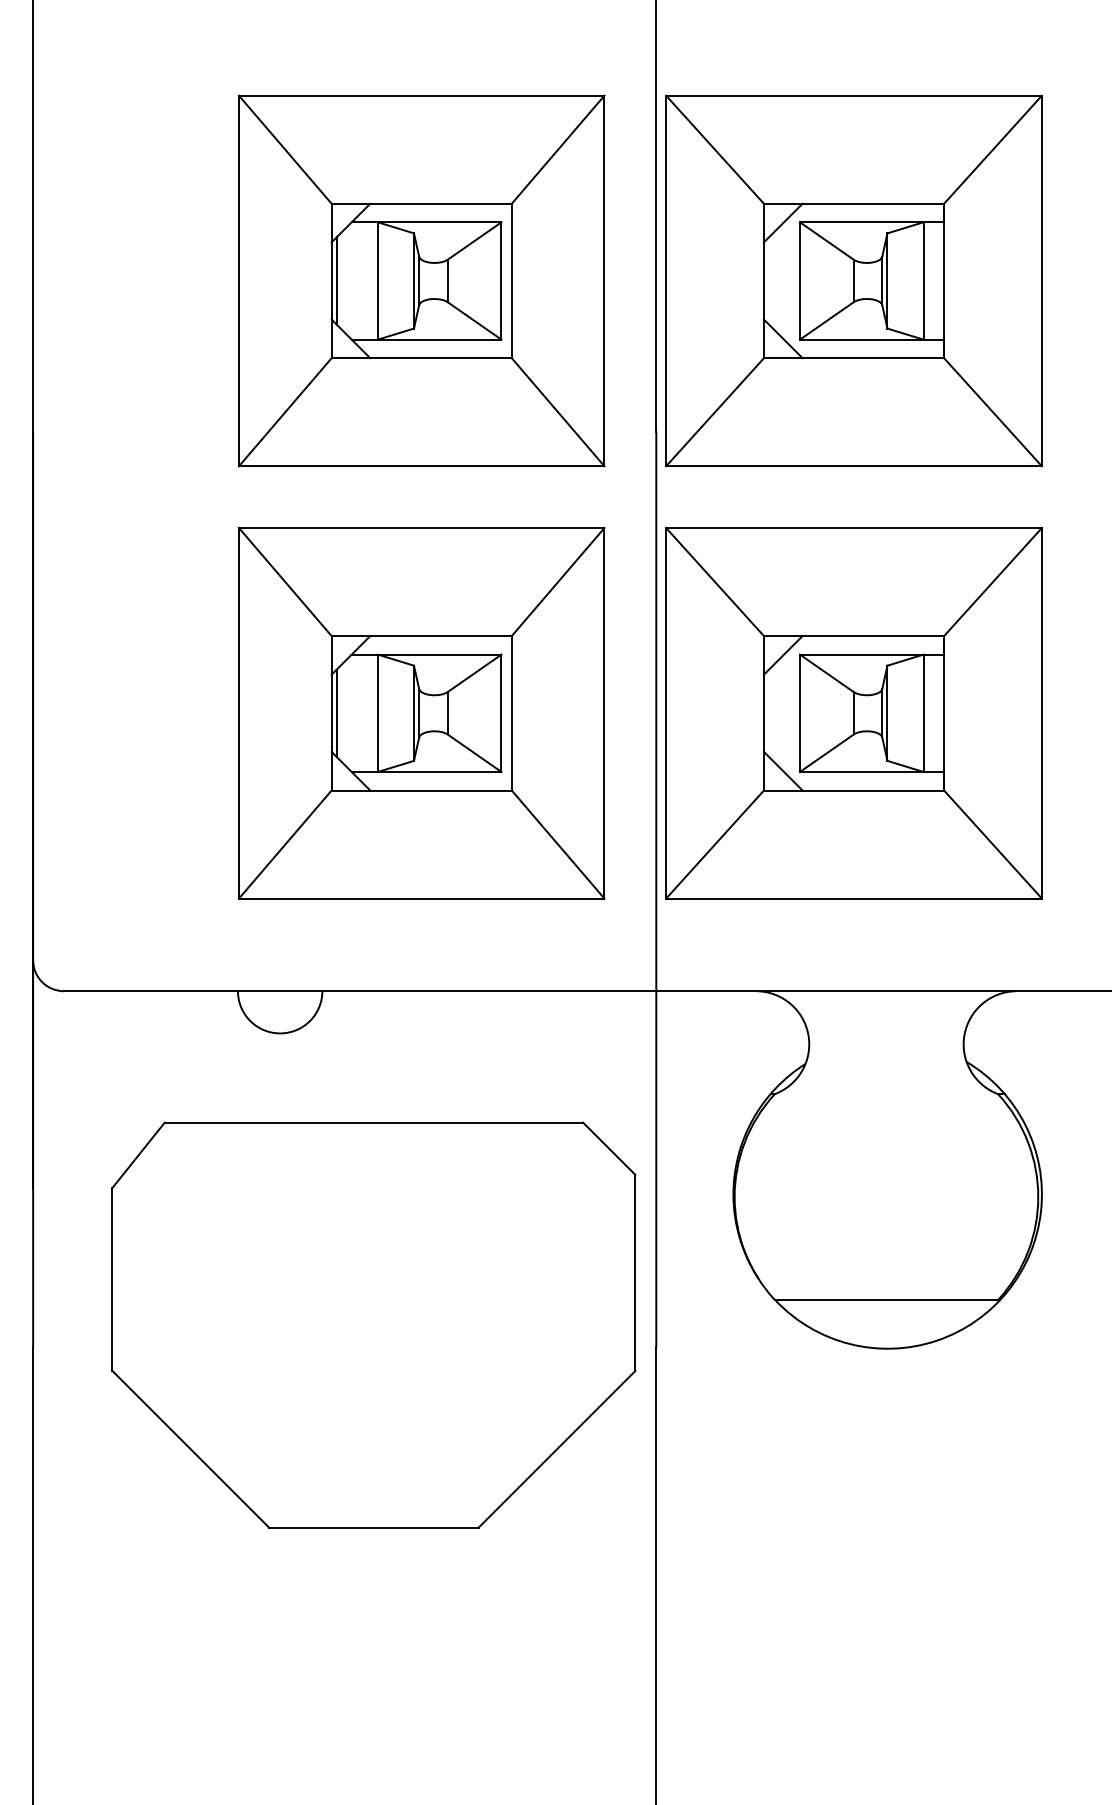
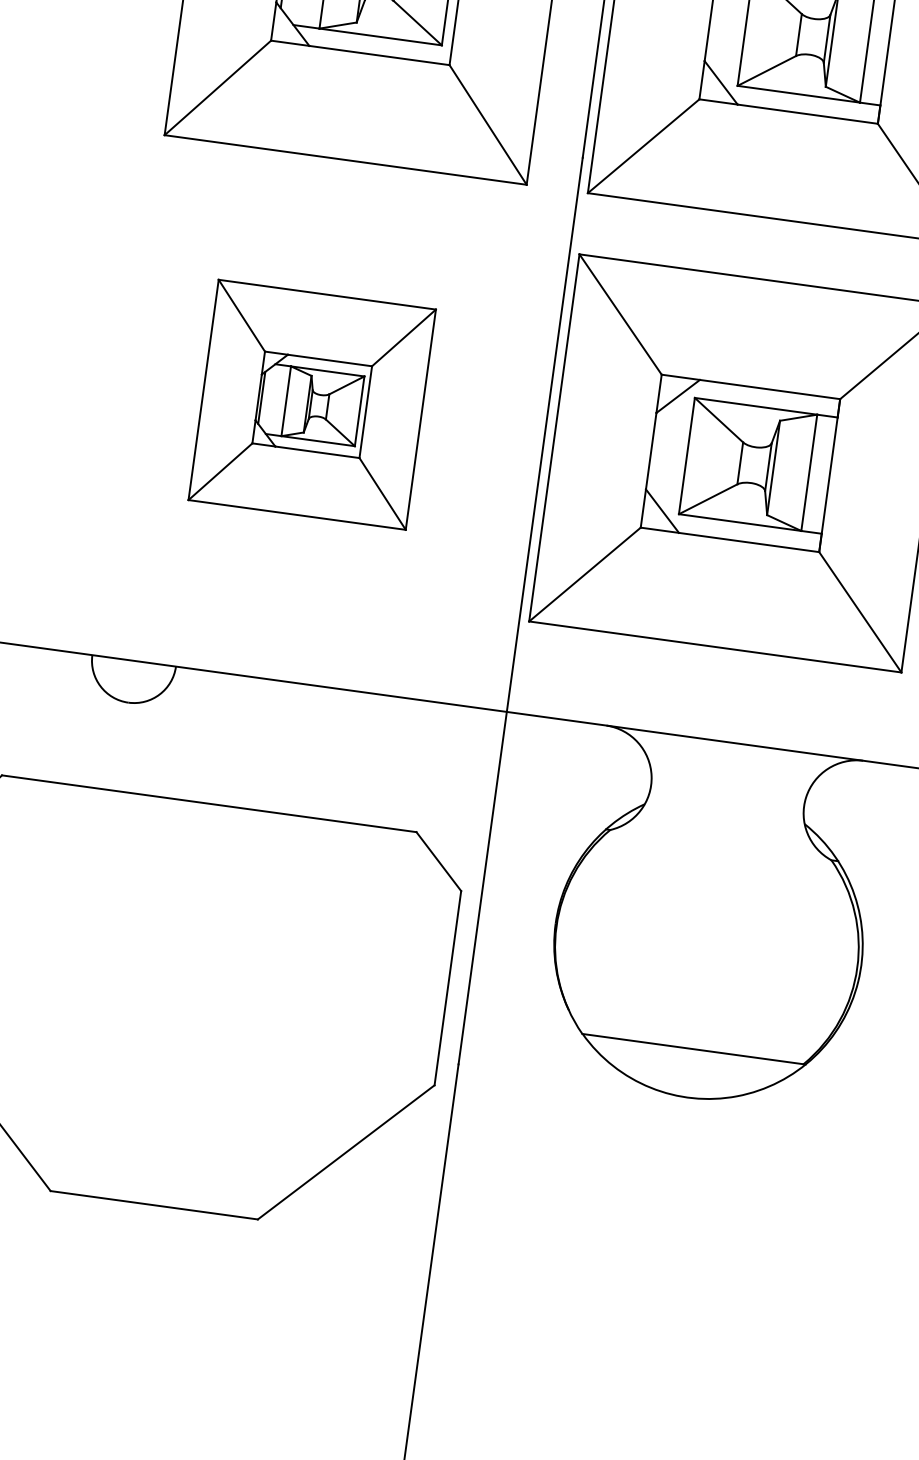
part: (421, 713) -> (311, 404), size x0.6

